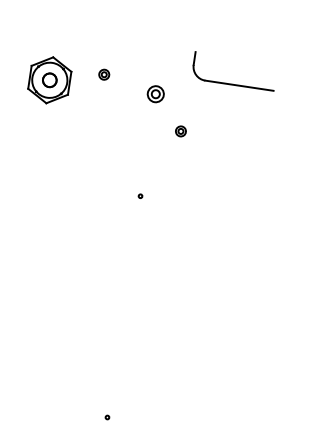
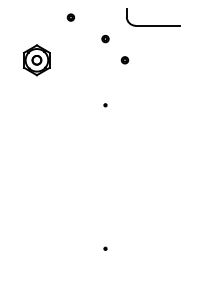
part: (103, 74) -> (70, 17), moved
part: (49, 80) -> (36, 60), moved
part: (155, 93) -> (105, 38), size x0.62

